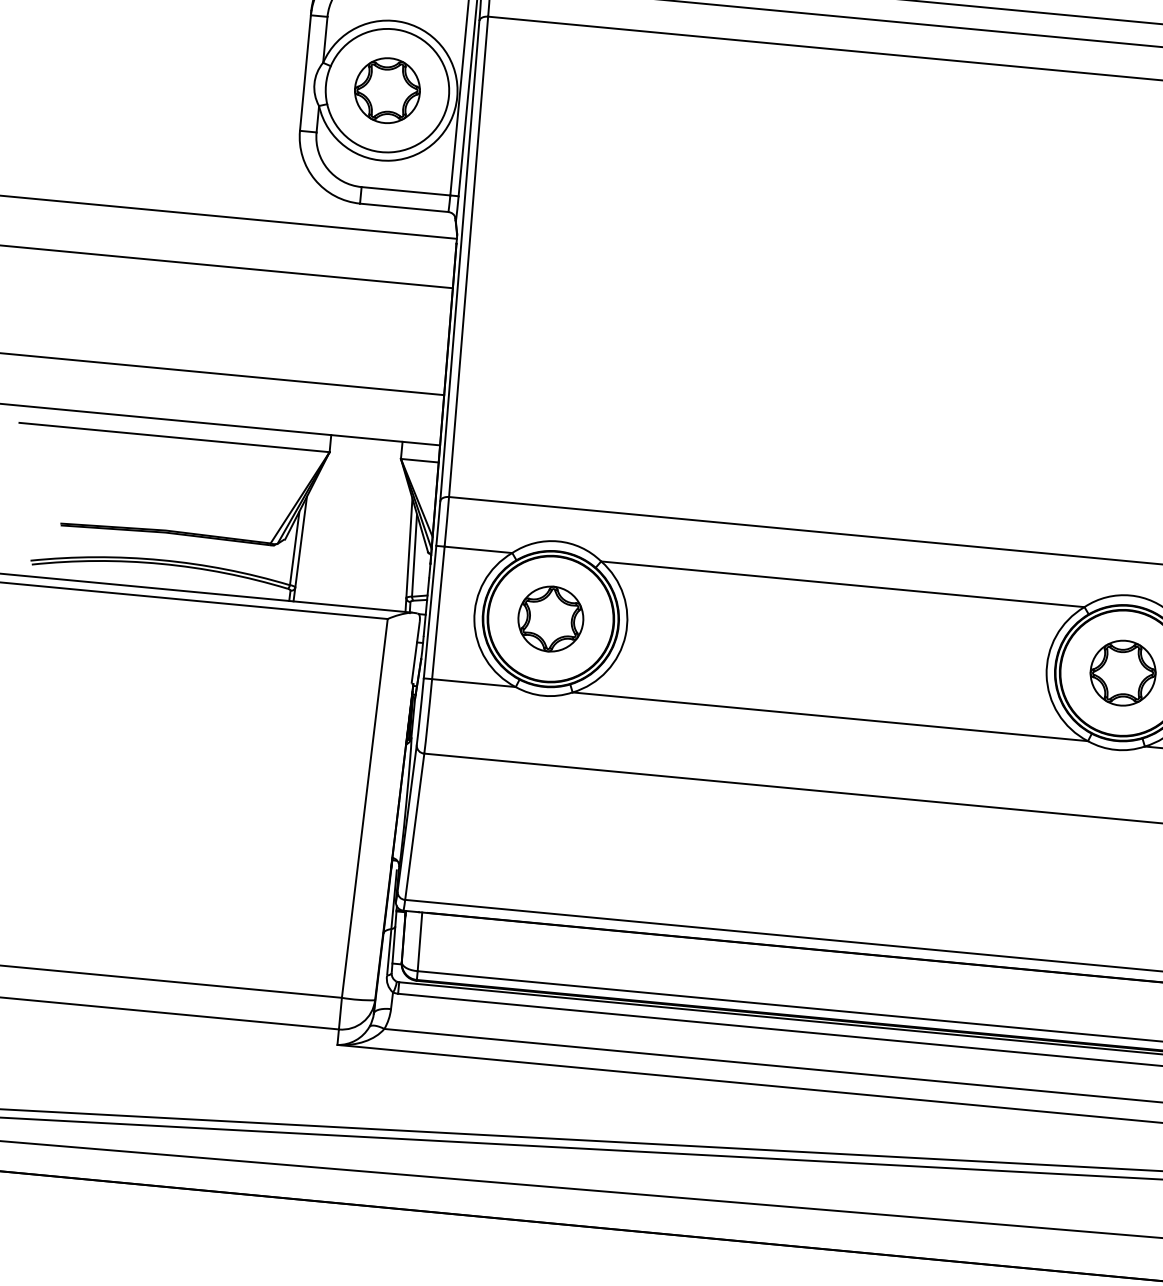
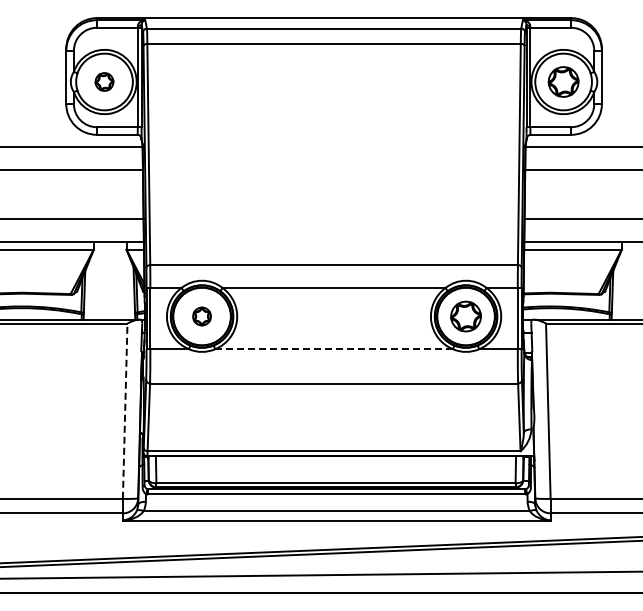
part: (387, 89) -> (104, 81), size x0.6
part: (549, 618) -> (201, 316), size x0.6
line: (831, 717) -> (334, 349), solid -> dashed
line: (365, 809) -> (125, 411), solid -> dashed

